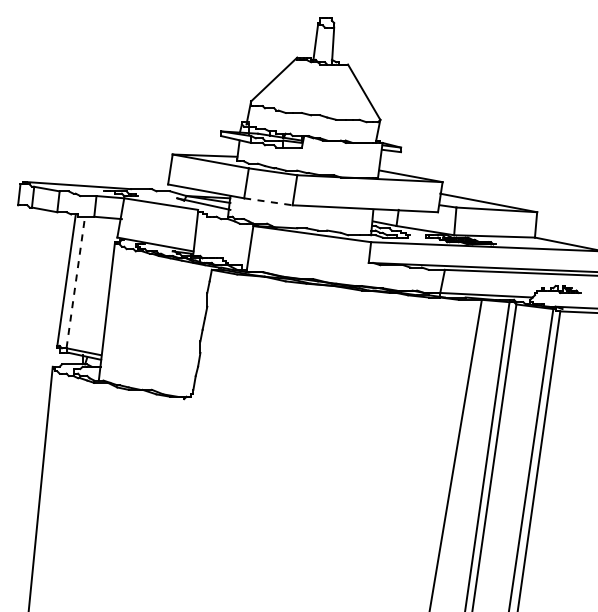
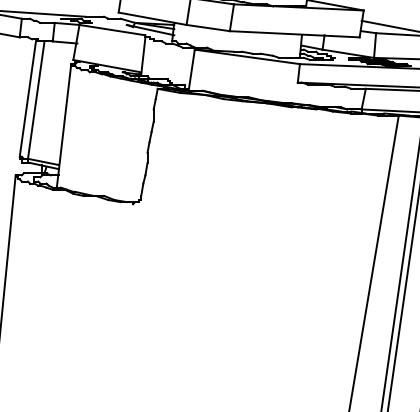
line: (268, 201) -> (208, 27), dashed -> solid
line: (75, 282) -> (35, 100), dashed -> solid

